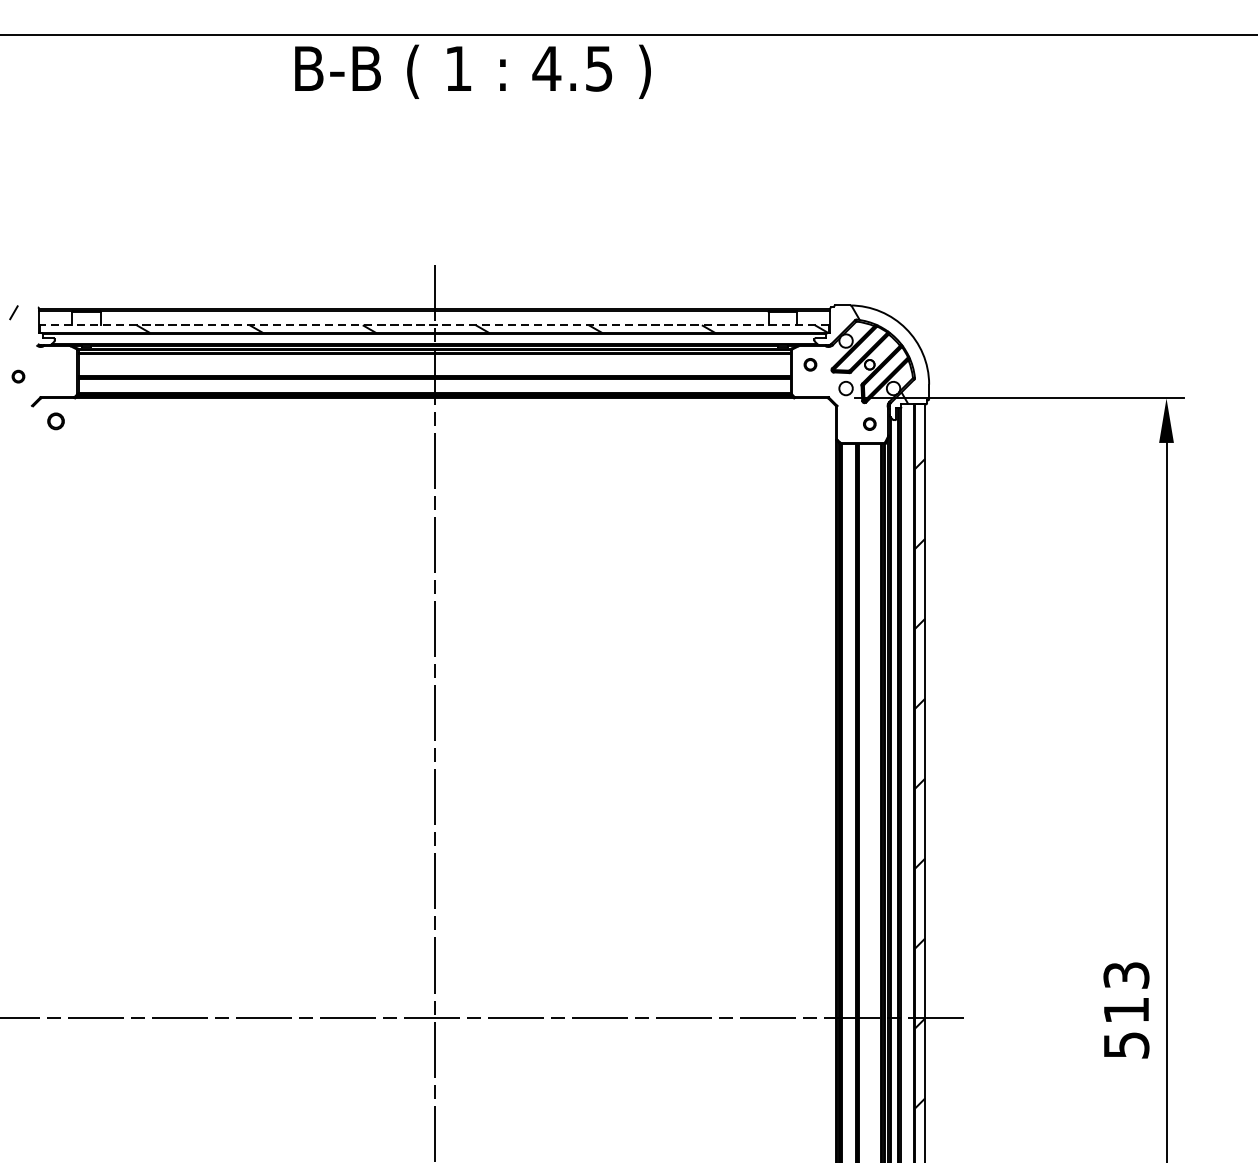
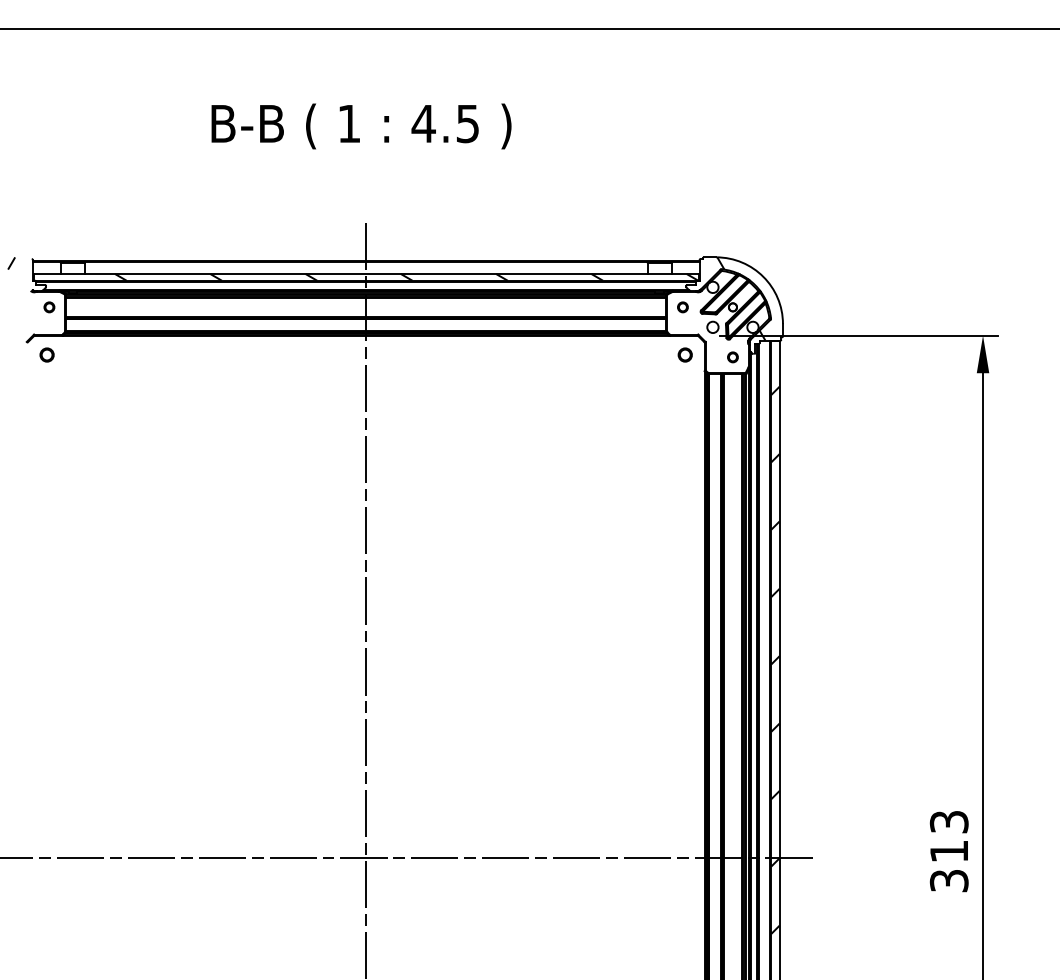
text: (472, 71) -> (361, 126), moved
line: (435, 325) -> (366, 274), dashed -> solid
part: (18, 376) -> (49, 307), moved
circle: (812, 420) -> (684, 354), added
text: (1125, 1044) -> (948, 880), 513 -> 313

